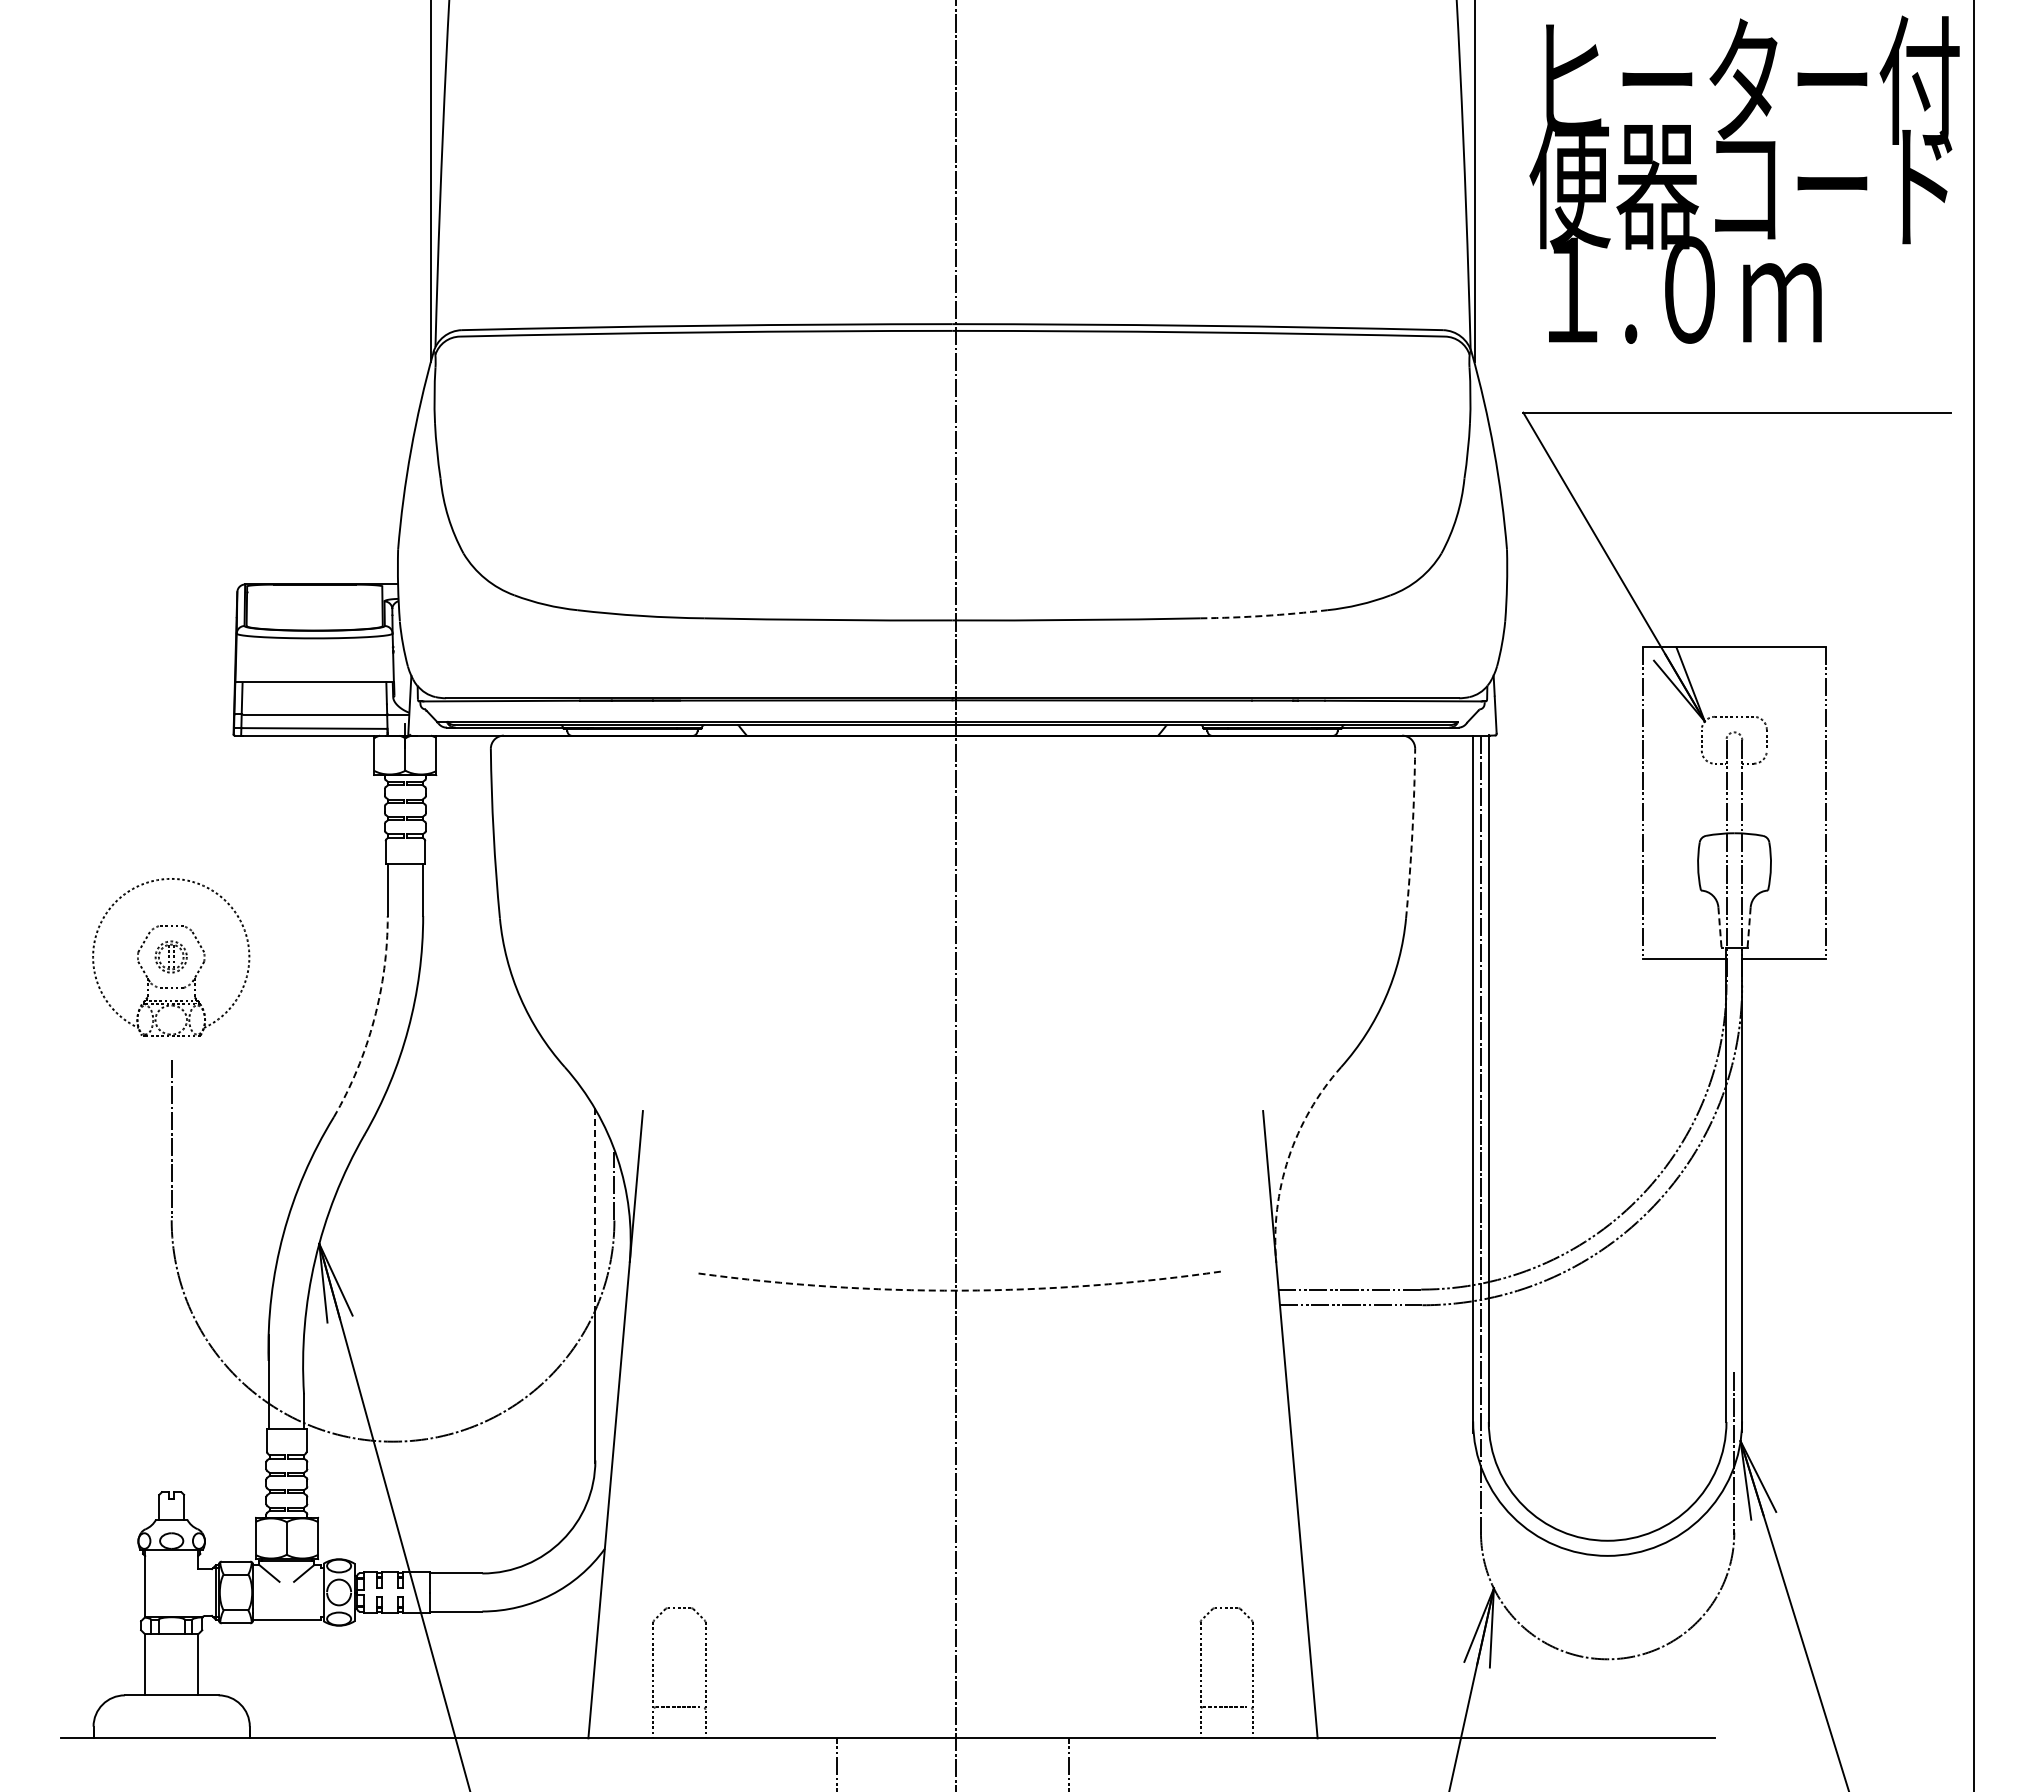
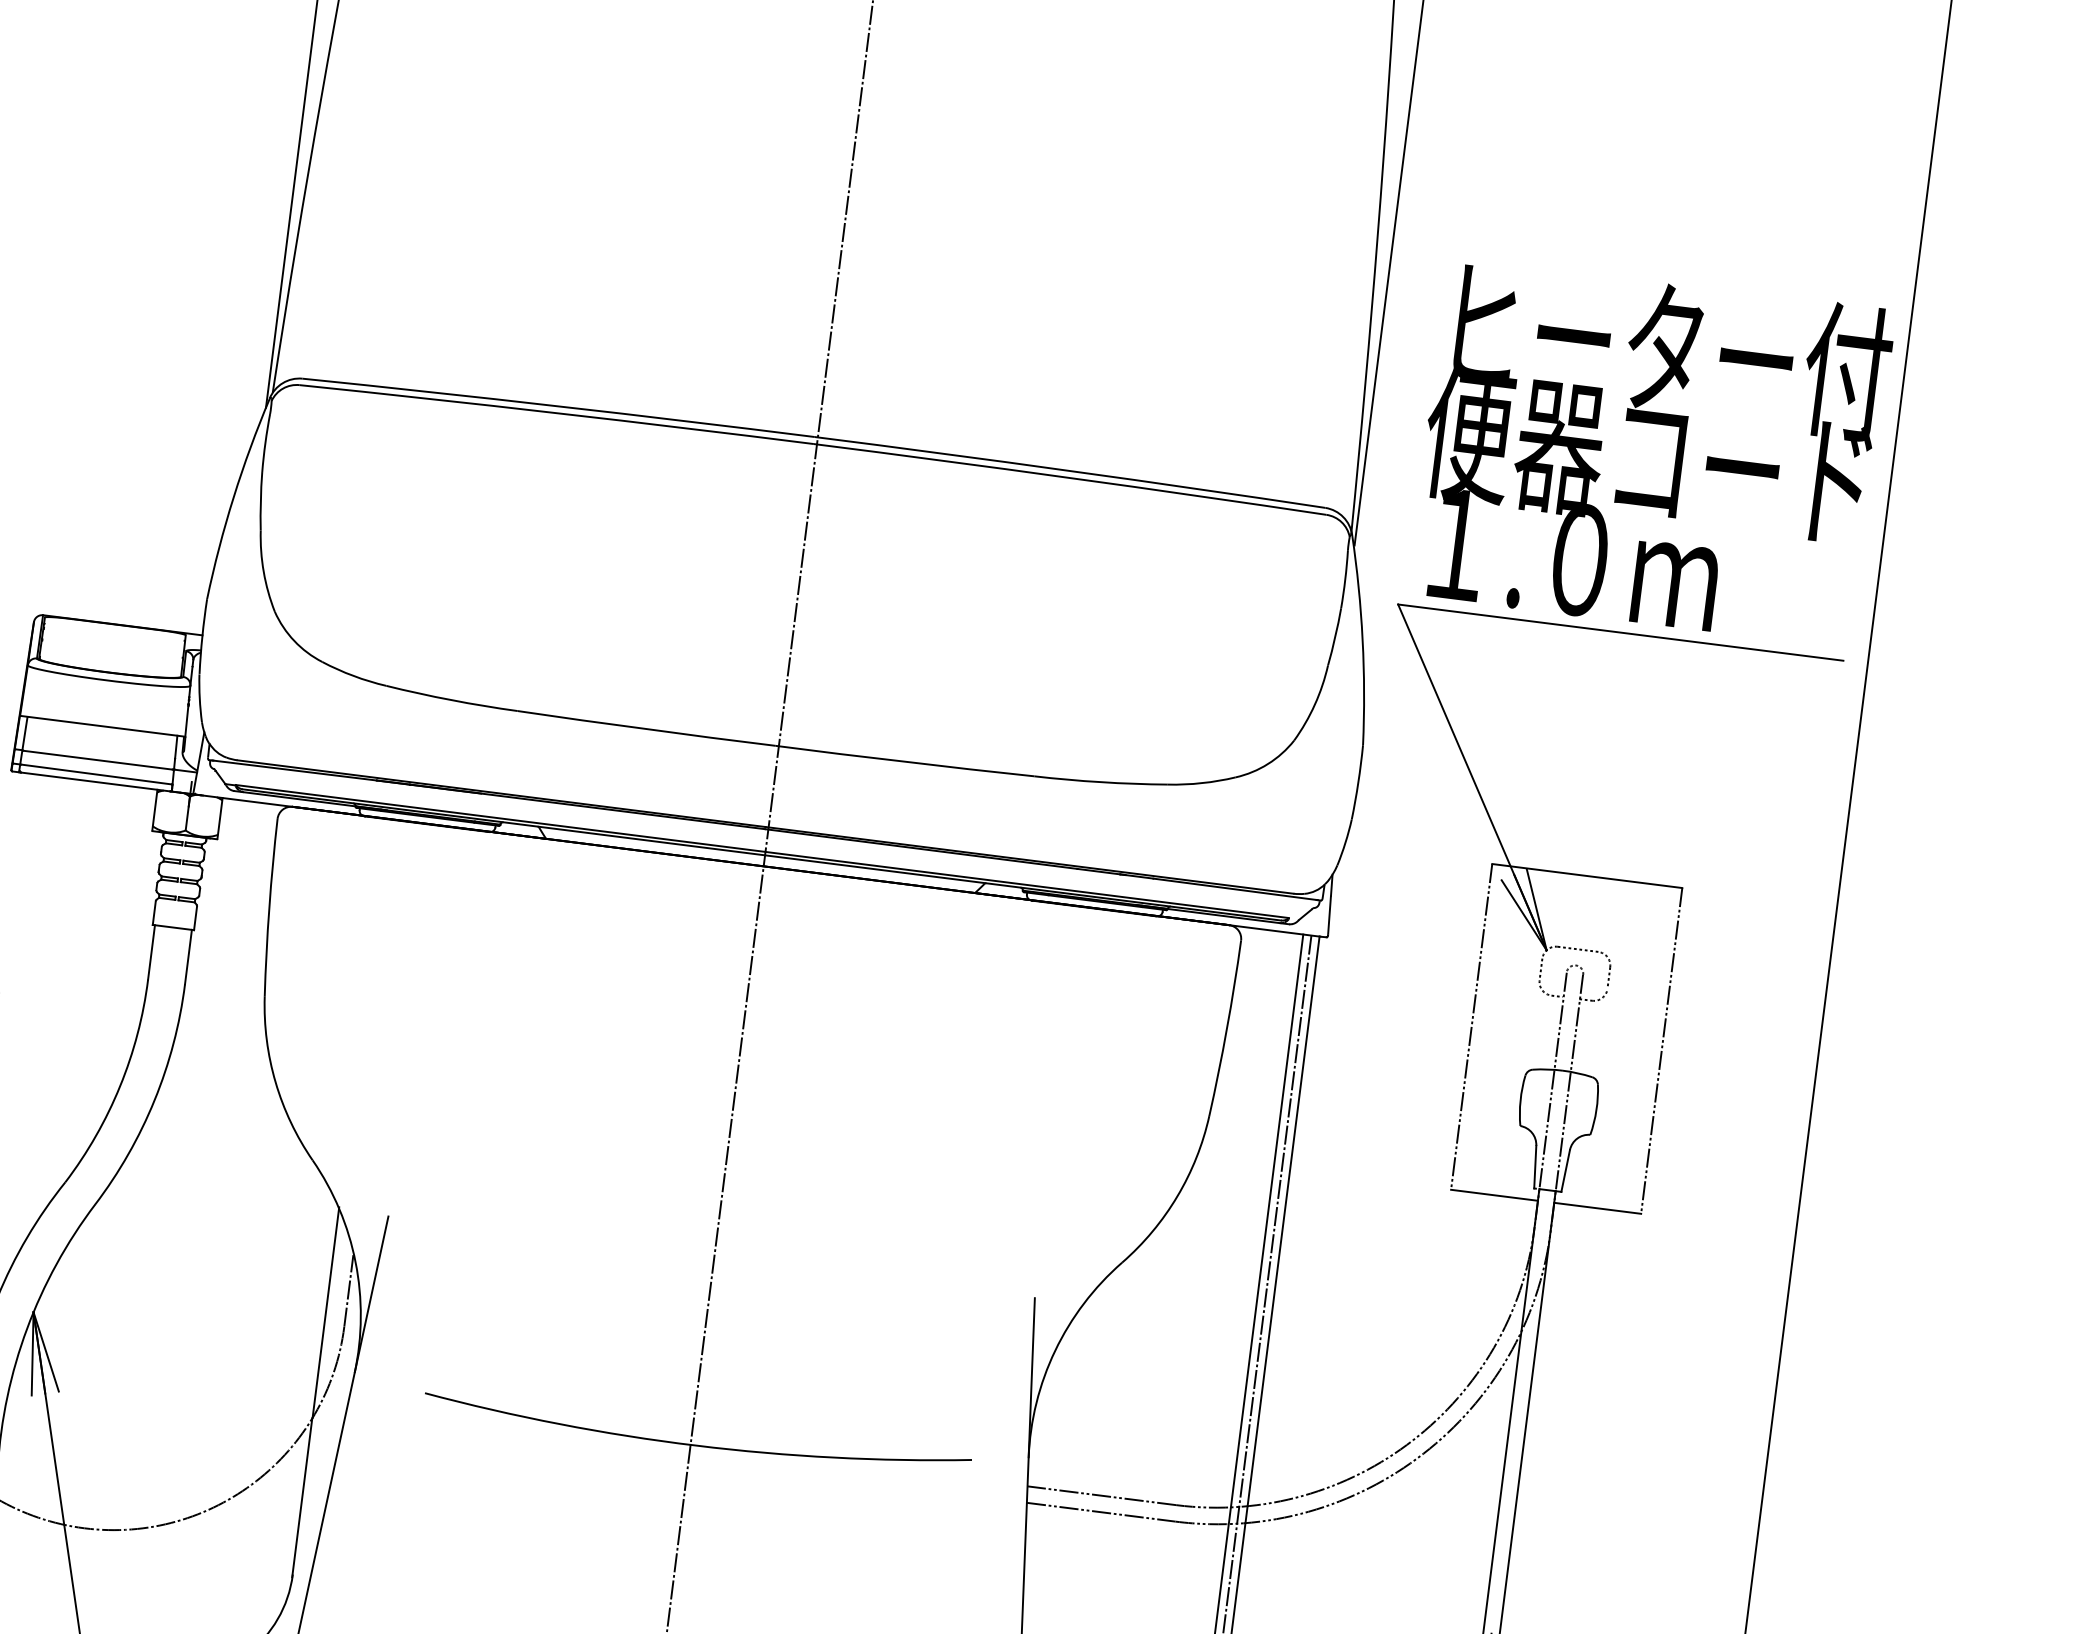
text: (1744, 179) -> (1651, 452), moved
arc: (1263, 615) -> (1100, 781), dashed -> solid
arc: (1412, 833) -> (1227, 1028), dashed -> solid
line: (1720, 928) -> (1535, 1168), dashed -> solid
line: (1749, 928) -> (1565, 1171), dashed -> solid
arc: (374, 1020) -> (120, 1086), dashed -> solid
arc: (1288, 1158) -> (1055, 1351), dashed -> solid
line: (595, 1209) -> (326, 1312), dashed -> solid
arc: (960, 1290) -> (695, 1445), dashed -> solid

